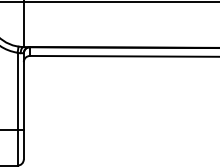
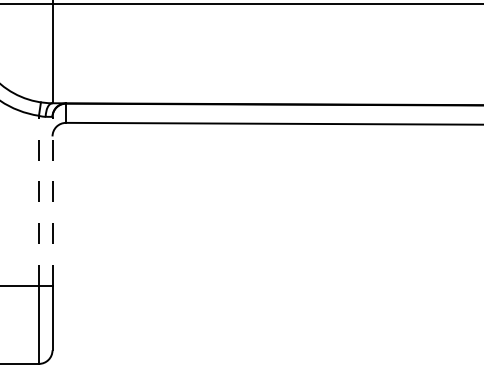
line: (17, 91) -> (38, 200), solid -> dashed
line: (23, 91) -> (51, 200), solid -> dashed

